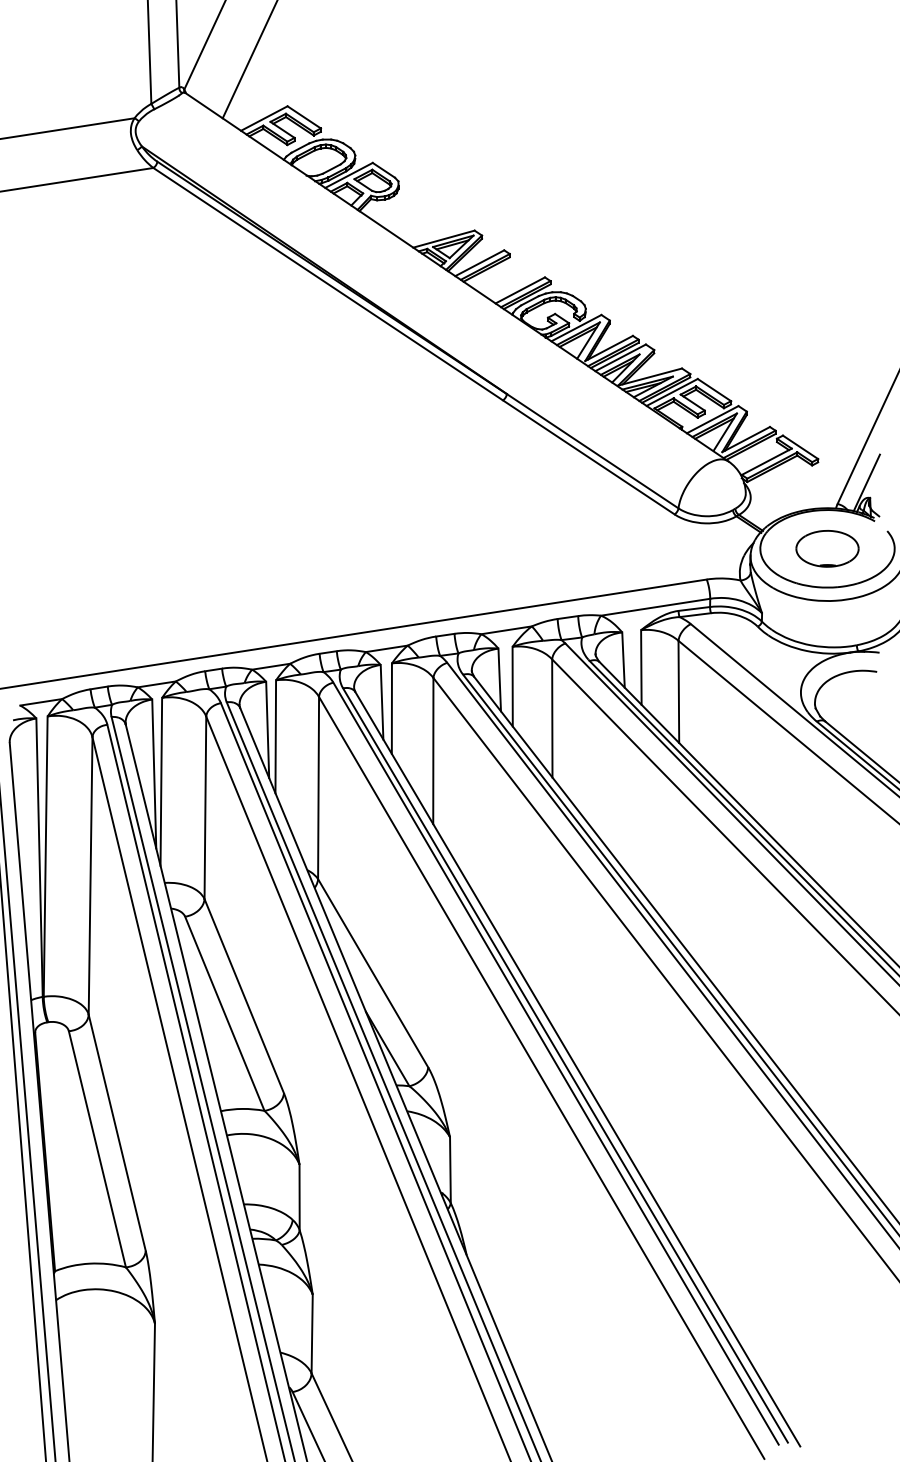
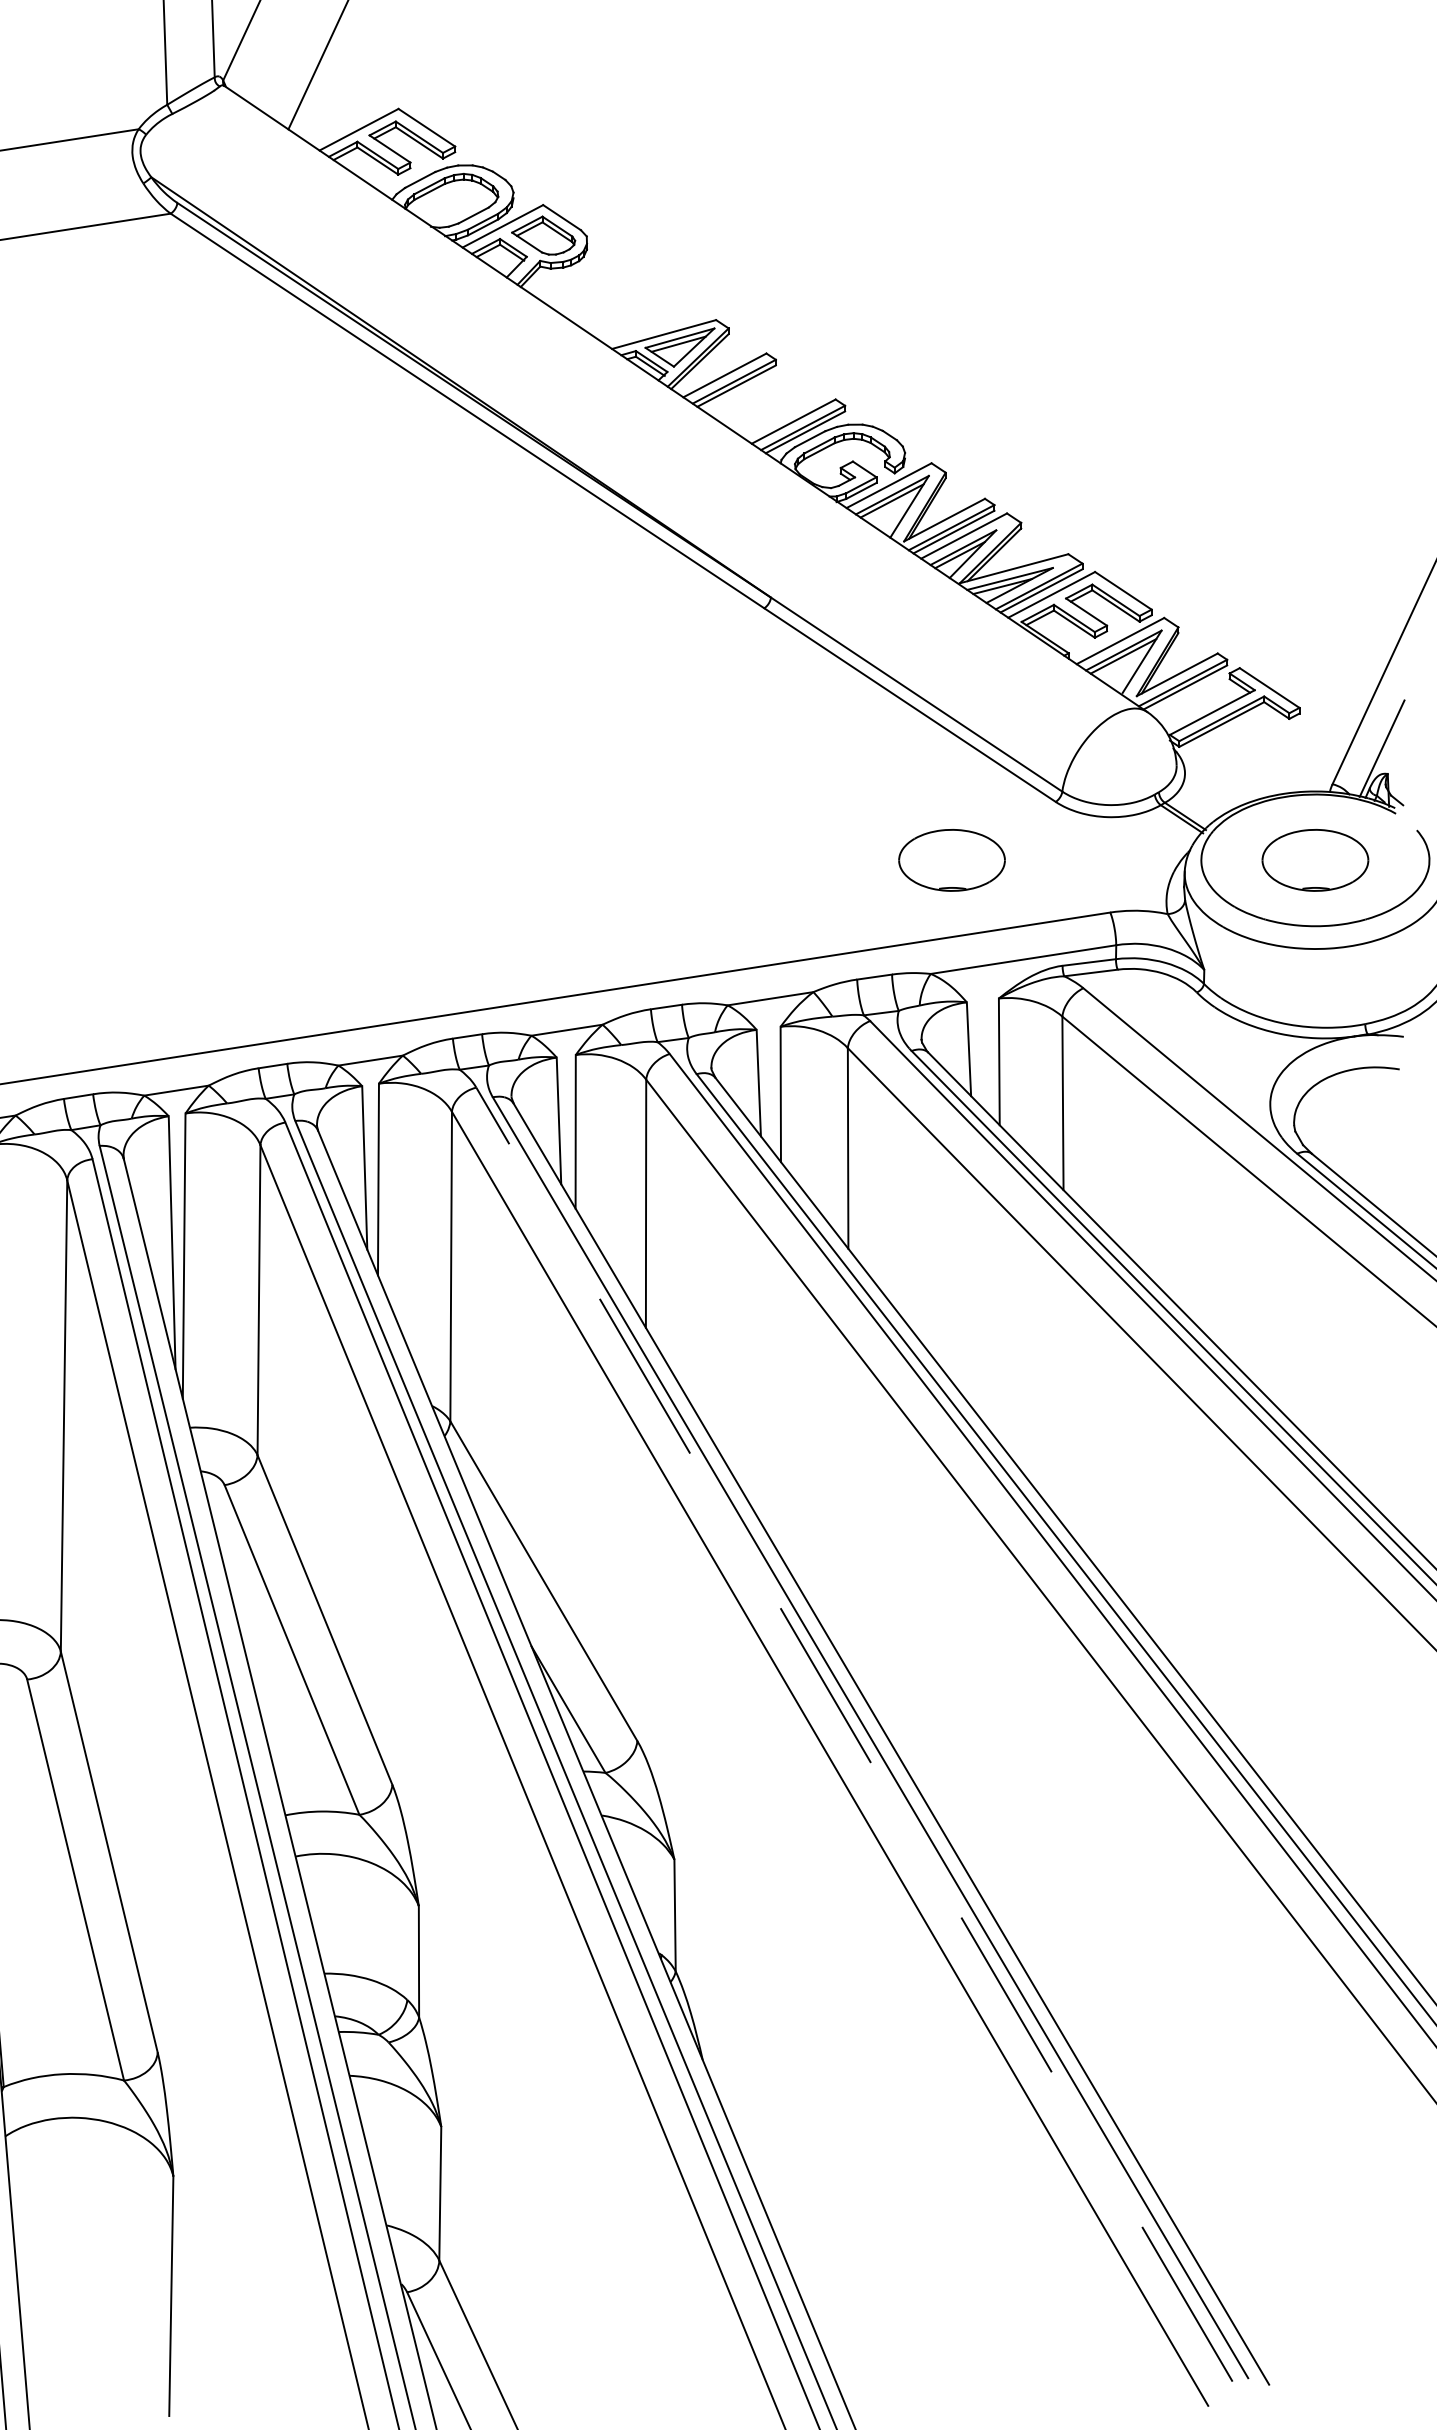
part: (613, 548) -> (951, 859), added
line: (555, 1063) -> (853, 1734), solid -> dashed

